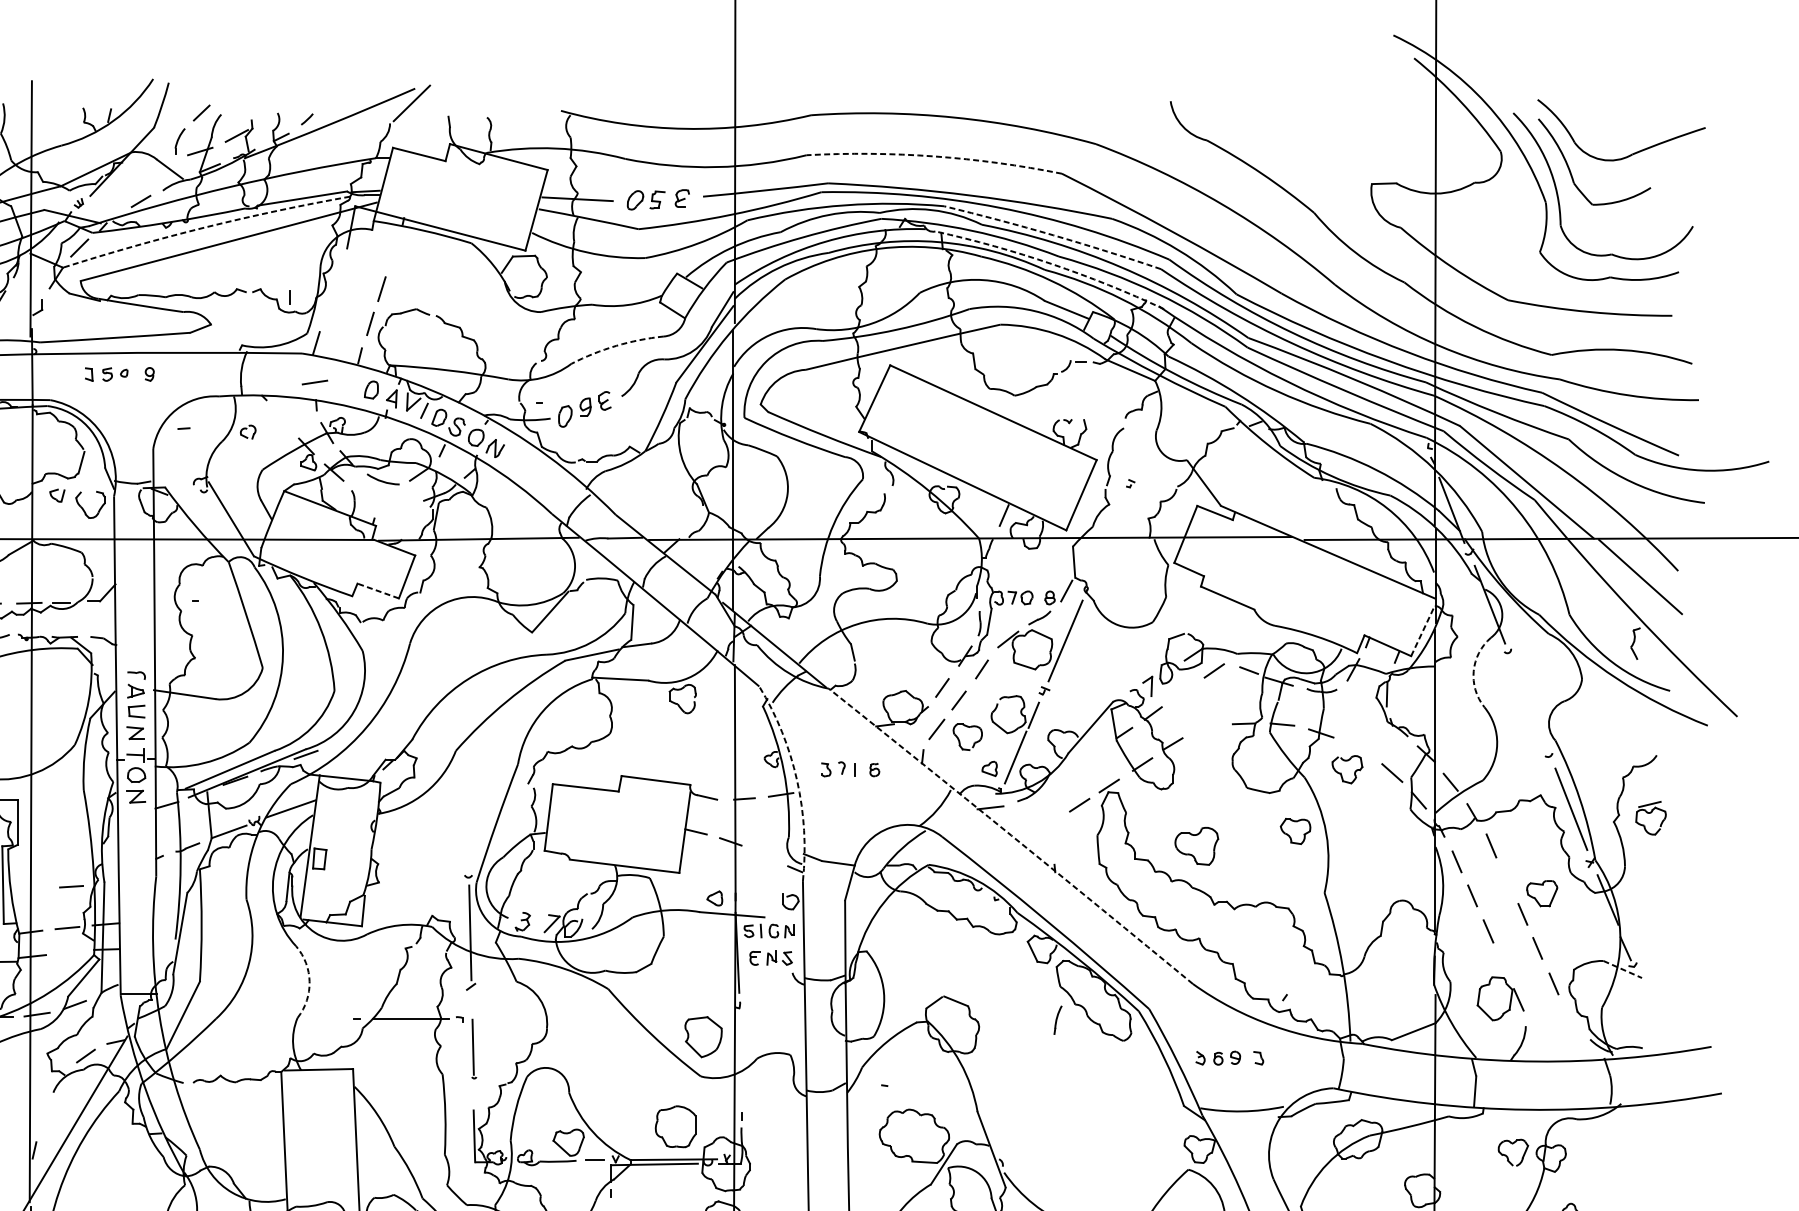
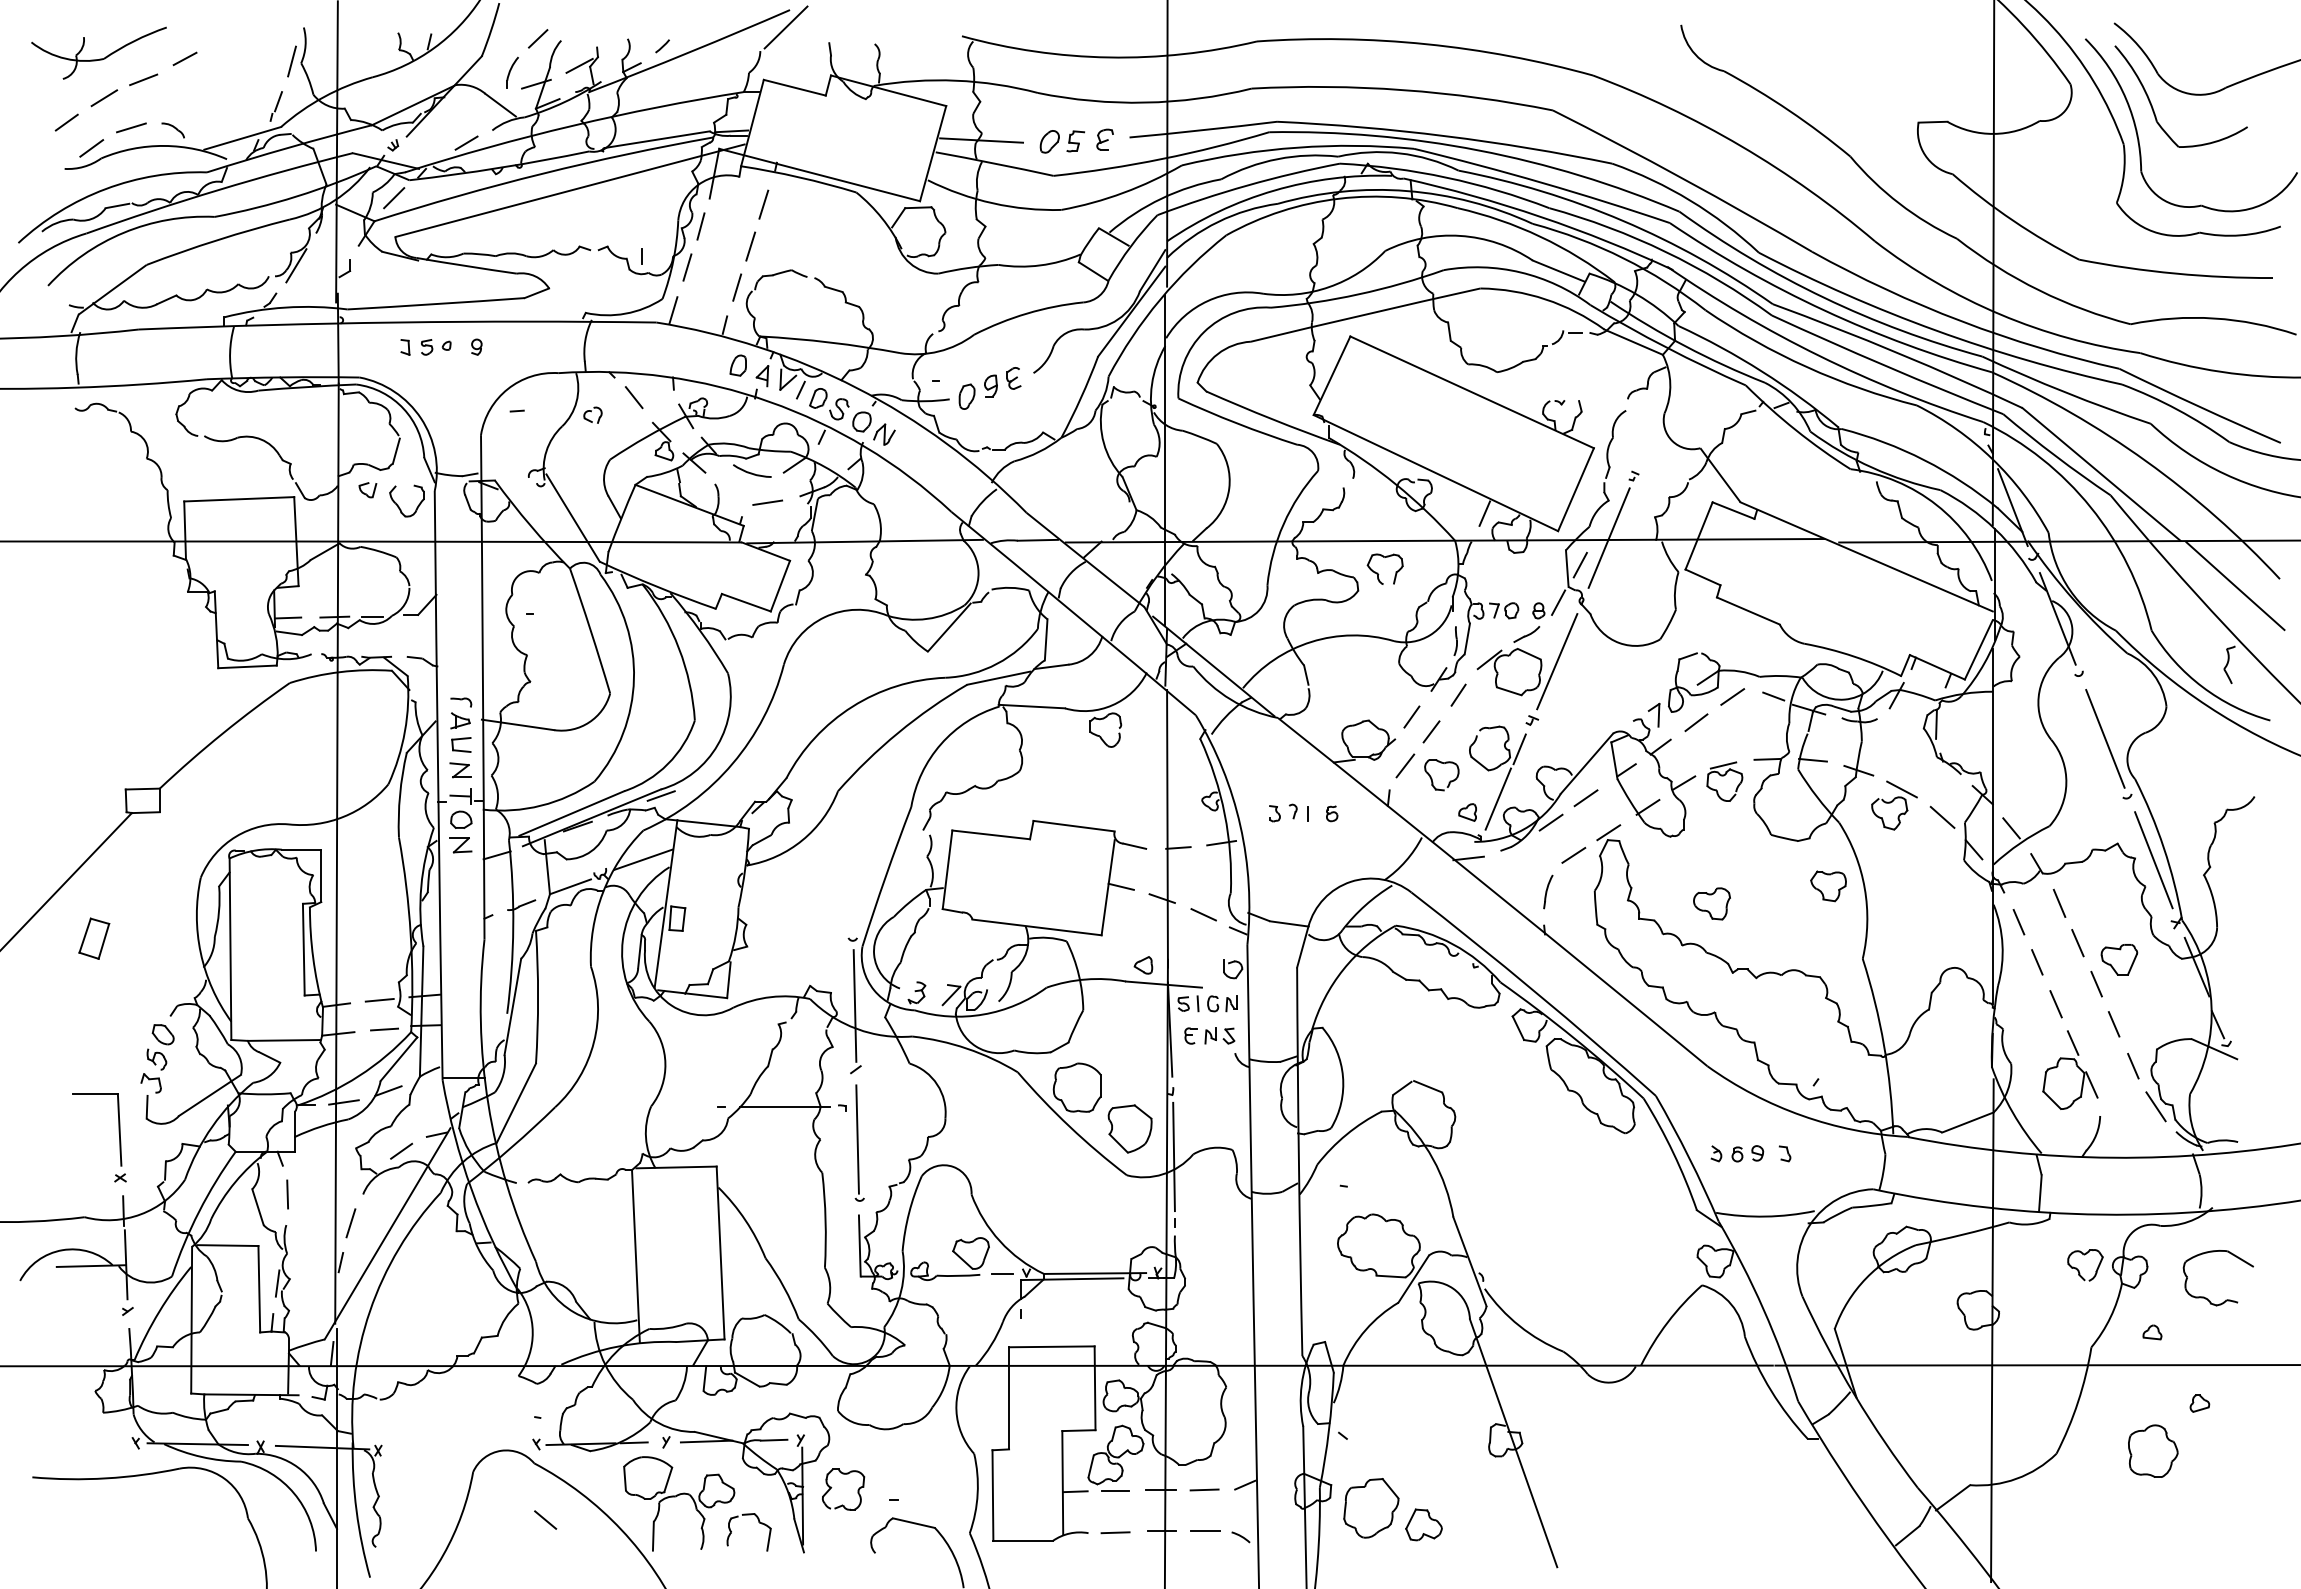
arc: (935, 156) -> (1403, 90), dashed -> solid
arc: (205, 227) -> (542, 173), dashed -> solid
arc: (1053, 235) -> (1542, 183), dashed -> solid
line: (392, 253) -> (763, 204), added
arc: (1051, 263) -> (1540, 216), dashed -> solid
line: (339, 272) -> (700, 226), added
line: (328, 306) -> (687, 267), added
arc: (616, 345) -> (1027, 313), dashed -> solid
line: (314, 382) -> (767, 502), moved
line: (282, 417) -> (633, 397), added
line: (1109, 535) -> (1608, 537), added
line: (1084, 558) -> (1579, 564), added
part: (914, 566) -> (1378, 573), added
line: (378, 590) -> (746, 602), dashed -> solid
line: (1422, 630) -> (1978, 649), dashed -> solid
arc: (1473, 671) -> (2038, 697), dashed -> solid
line: (1183, 692) -> (1696, 722), added
line: (1530, 706) -> (2105, 738), added
line: (1357, 749) -> (1901, 789), added
line: (1089, 757) -> (1585, 798), added
line: (1059, 777) -> (1550, 822), added
arc: (797, 779) -> (1240, 825), dashed -> solid
part: (1650, 818) -> (1724, 781), moved
arc: (1011, 835) -> (1493, 891), dashed -> solid
part: (1196, 846) -> (1711, 903), size x0.71
line: (765, 855) -> (1203, 914), added
line: (1506, 879) -> (2077, 943), added
line: (71, 886) -> (384, 1029), moved
line: (1502, 963) -> (2072, 1042), added
line: (1622, 969) -> (2214, 1049), dashed -> solid
arc: (309, 981) -> (665, 1063), dashed -> solid
line: (1572, 1018) -> (2155, 1106), added
part: (1058, 1019) -> (1548, 891), moved
part: (474, 1048) -> (859, 1142), size x1.67
line: (740, 1060) -> (1173, 1156), added
line: (42, 1117) -> (350, 1223), added
part: (675, 1126) -> (1076, 1087), moved
part: (1615, 1180) -> (2206, 1297), added

